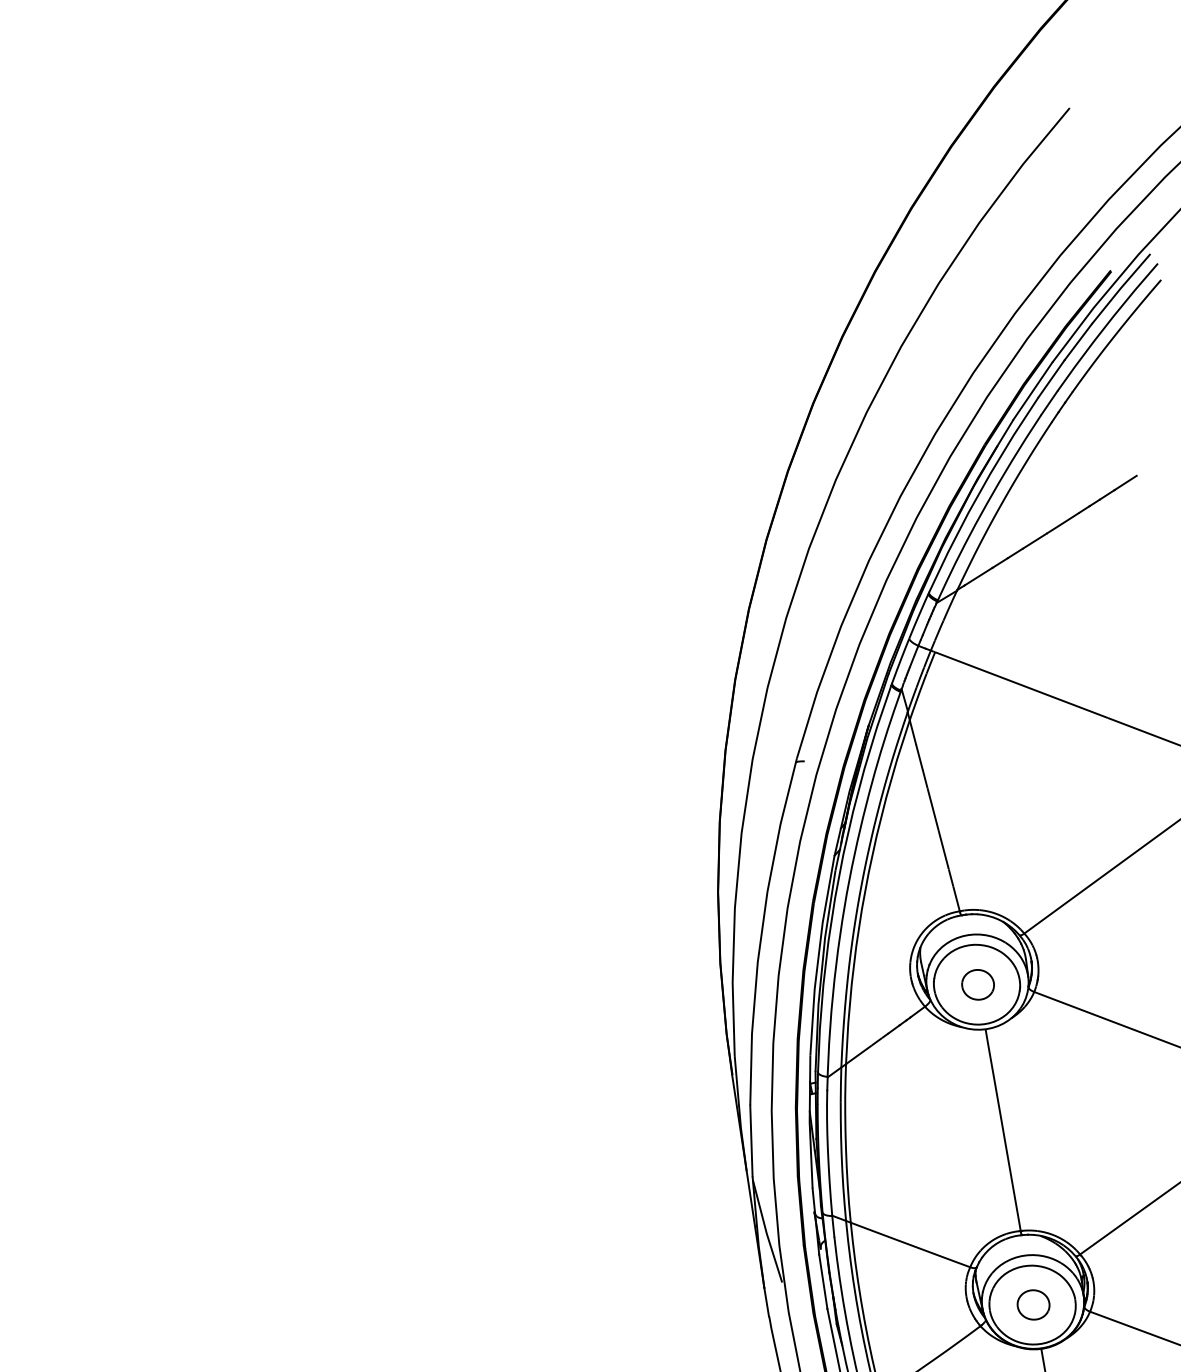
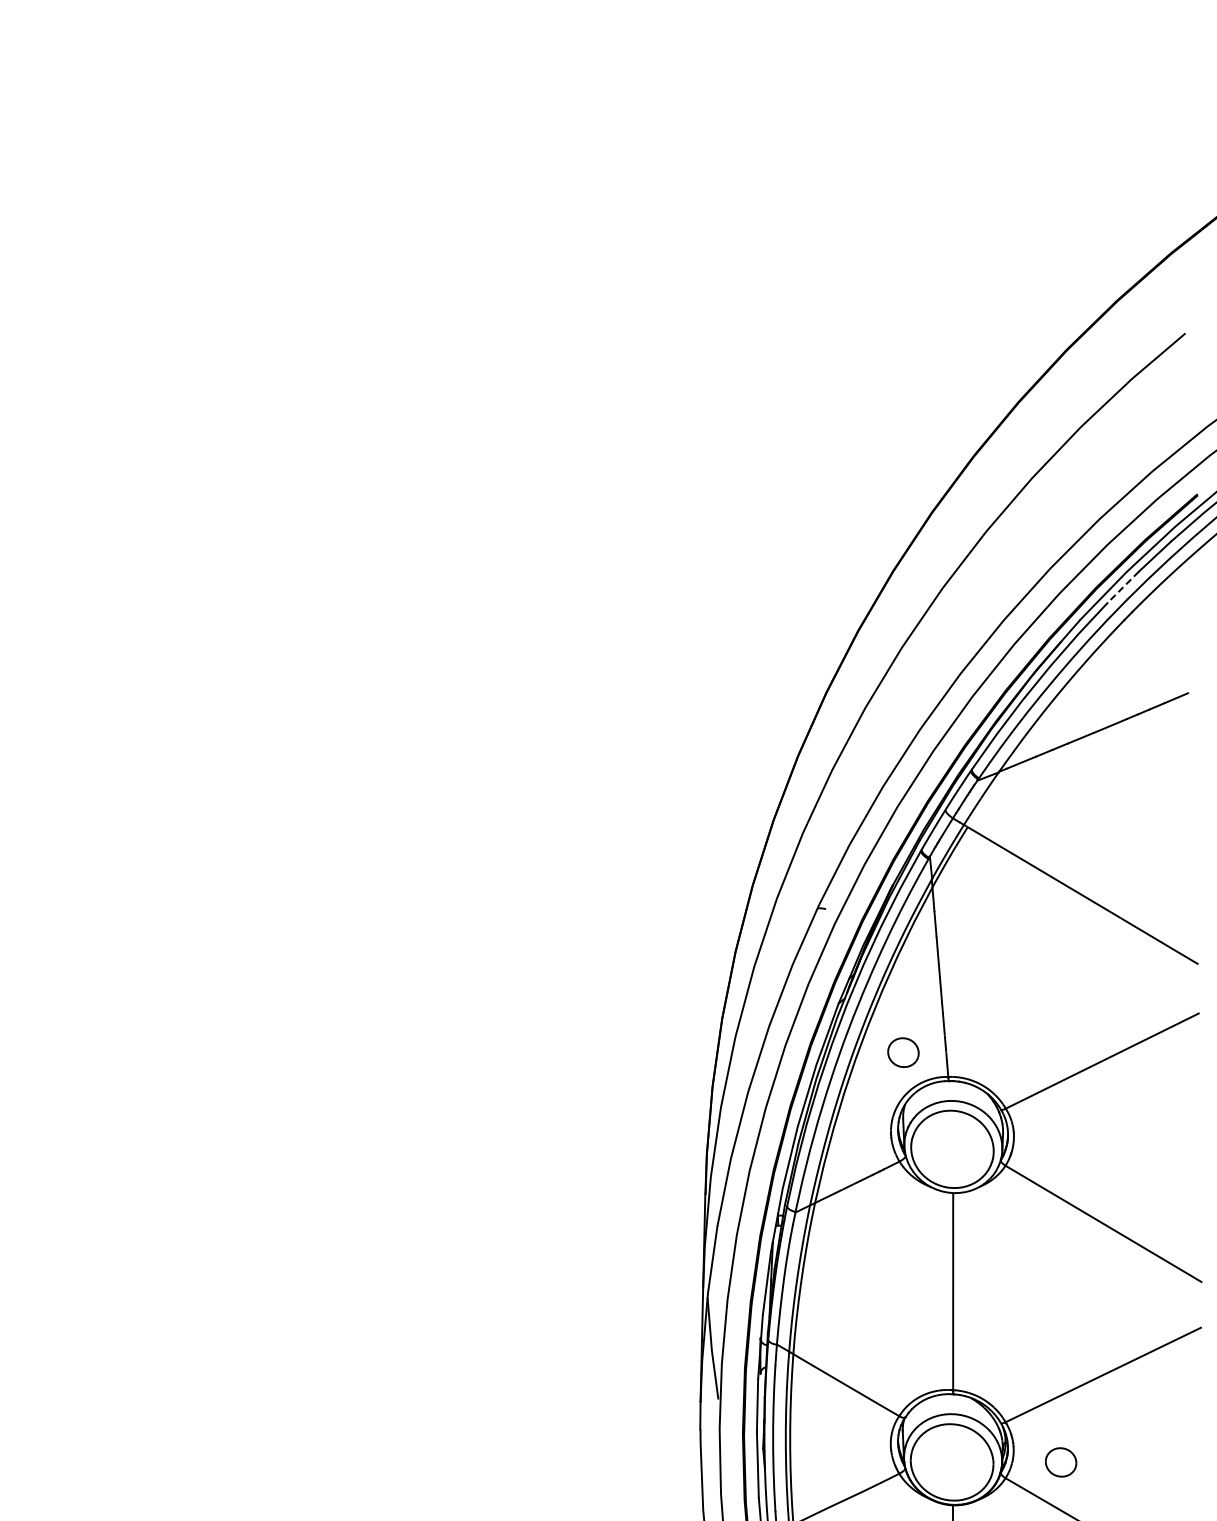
line: (1051, 379) -> (1123, 587), solid -> dashed
part: (978, 984) -> (903, 1052), moved
part: (1034, 1304) -> (1061, 1462), moved

